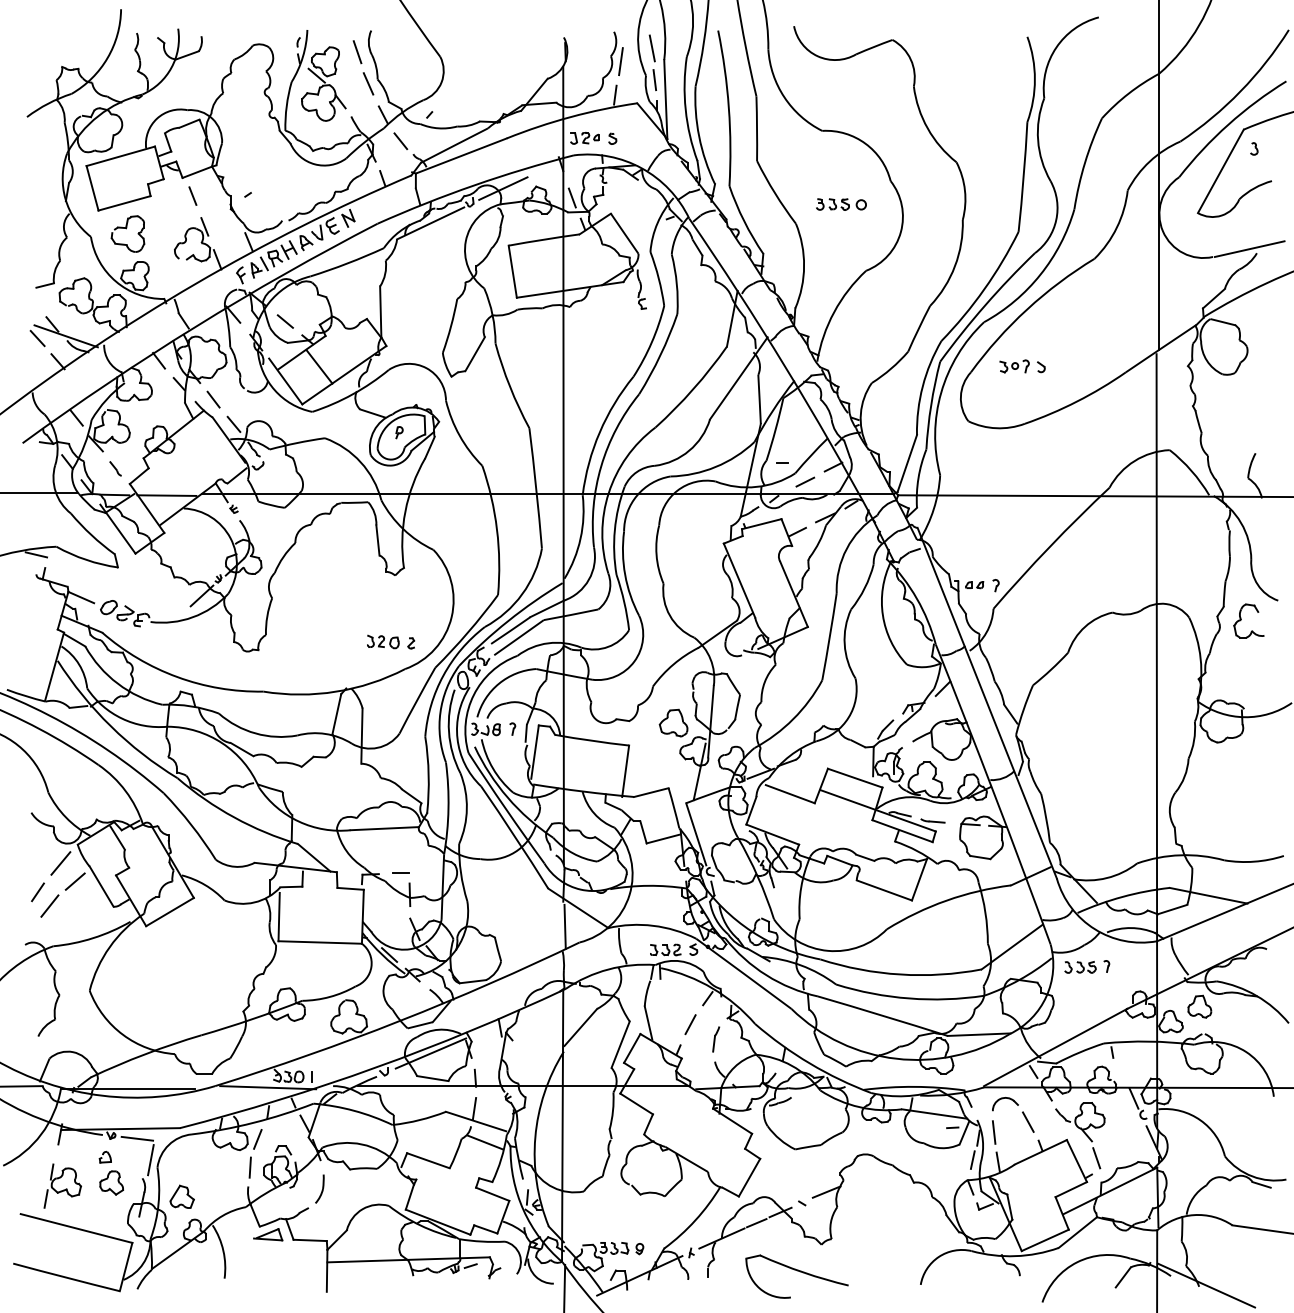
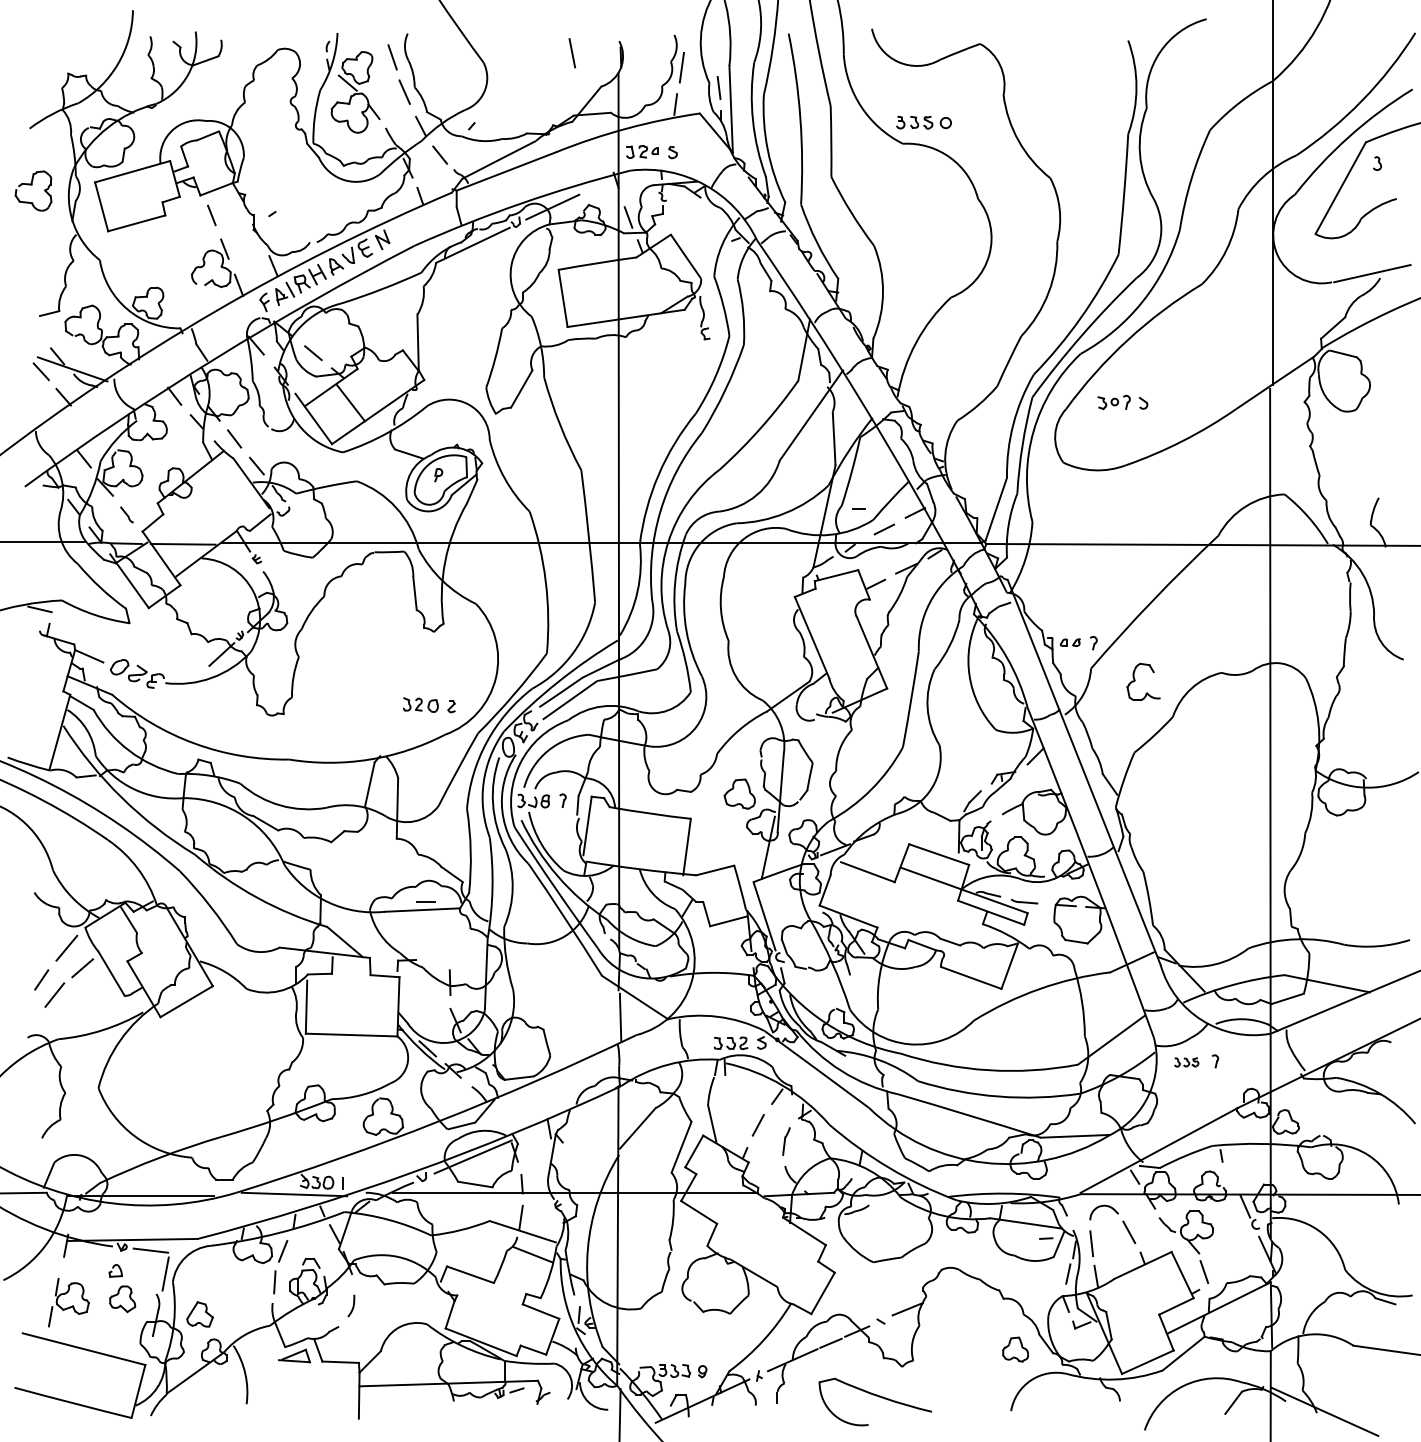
line: (651, 48) -> (571, 53), moved
part: (840, 204) -> (923, 122), moved
part: (127, 233) -> (33, 190), moved
part: (1241, 620) -> (1135, 681), moved
line: (400, 872) -> (425, 901), moved
part: (1080, 967) -> (1186, 1062), size x0.7
part: (1199, 1006) -> (1015, 1349), moved
part: (320, 1188) -> (351, 1305), size x0.7

